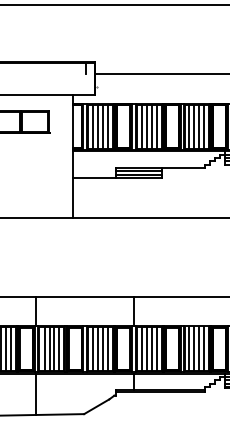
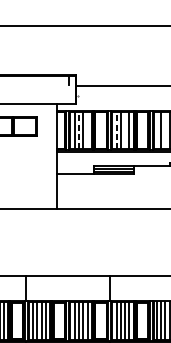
line: (98, 126) -> (79, 130), solid -> dashed
line: (108, 126) -> (87, 130), removed
line: (141, 126) -> (116, 130), solid -> dashed
line: (151, 126) -> (124, 130), removed
line: (188, 126) -> (156, 130), removed
line: (198, 126) -> (164, 130), removed

